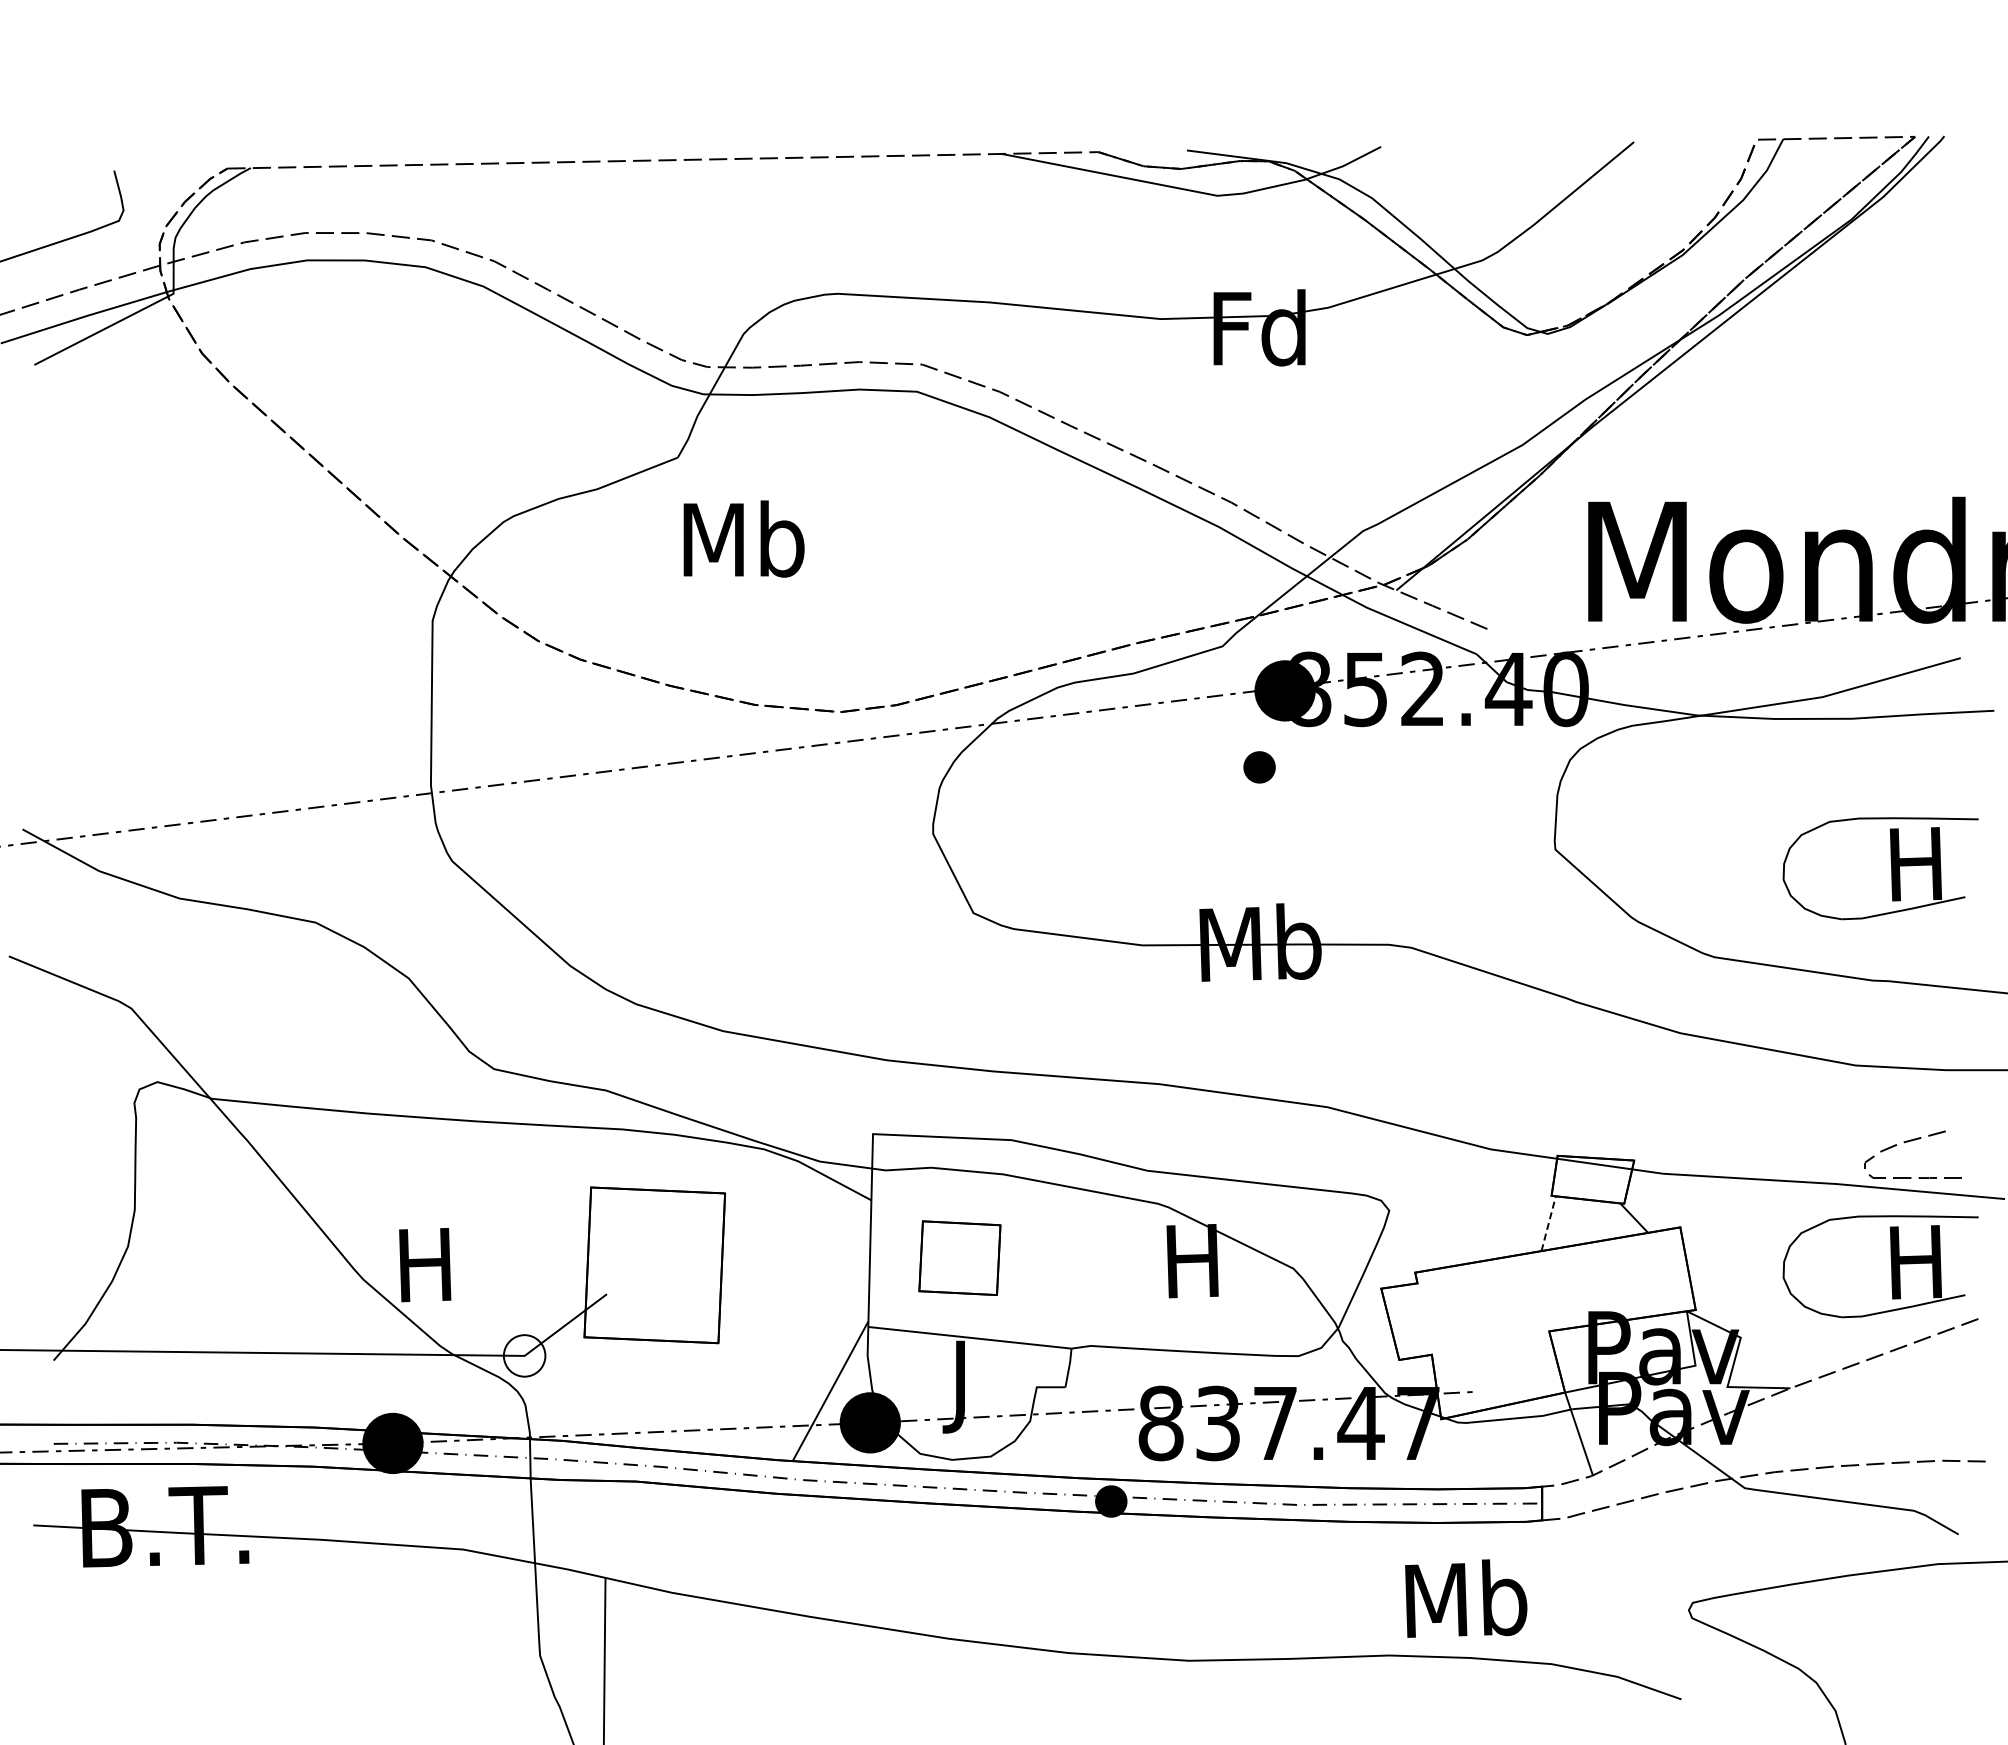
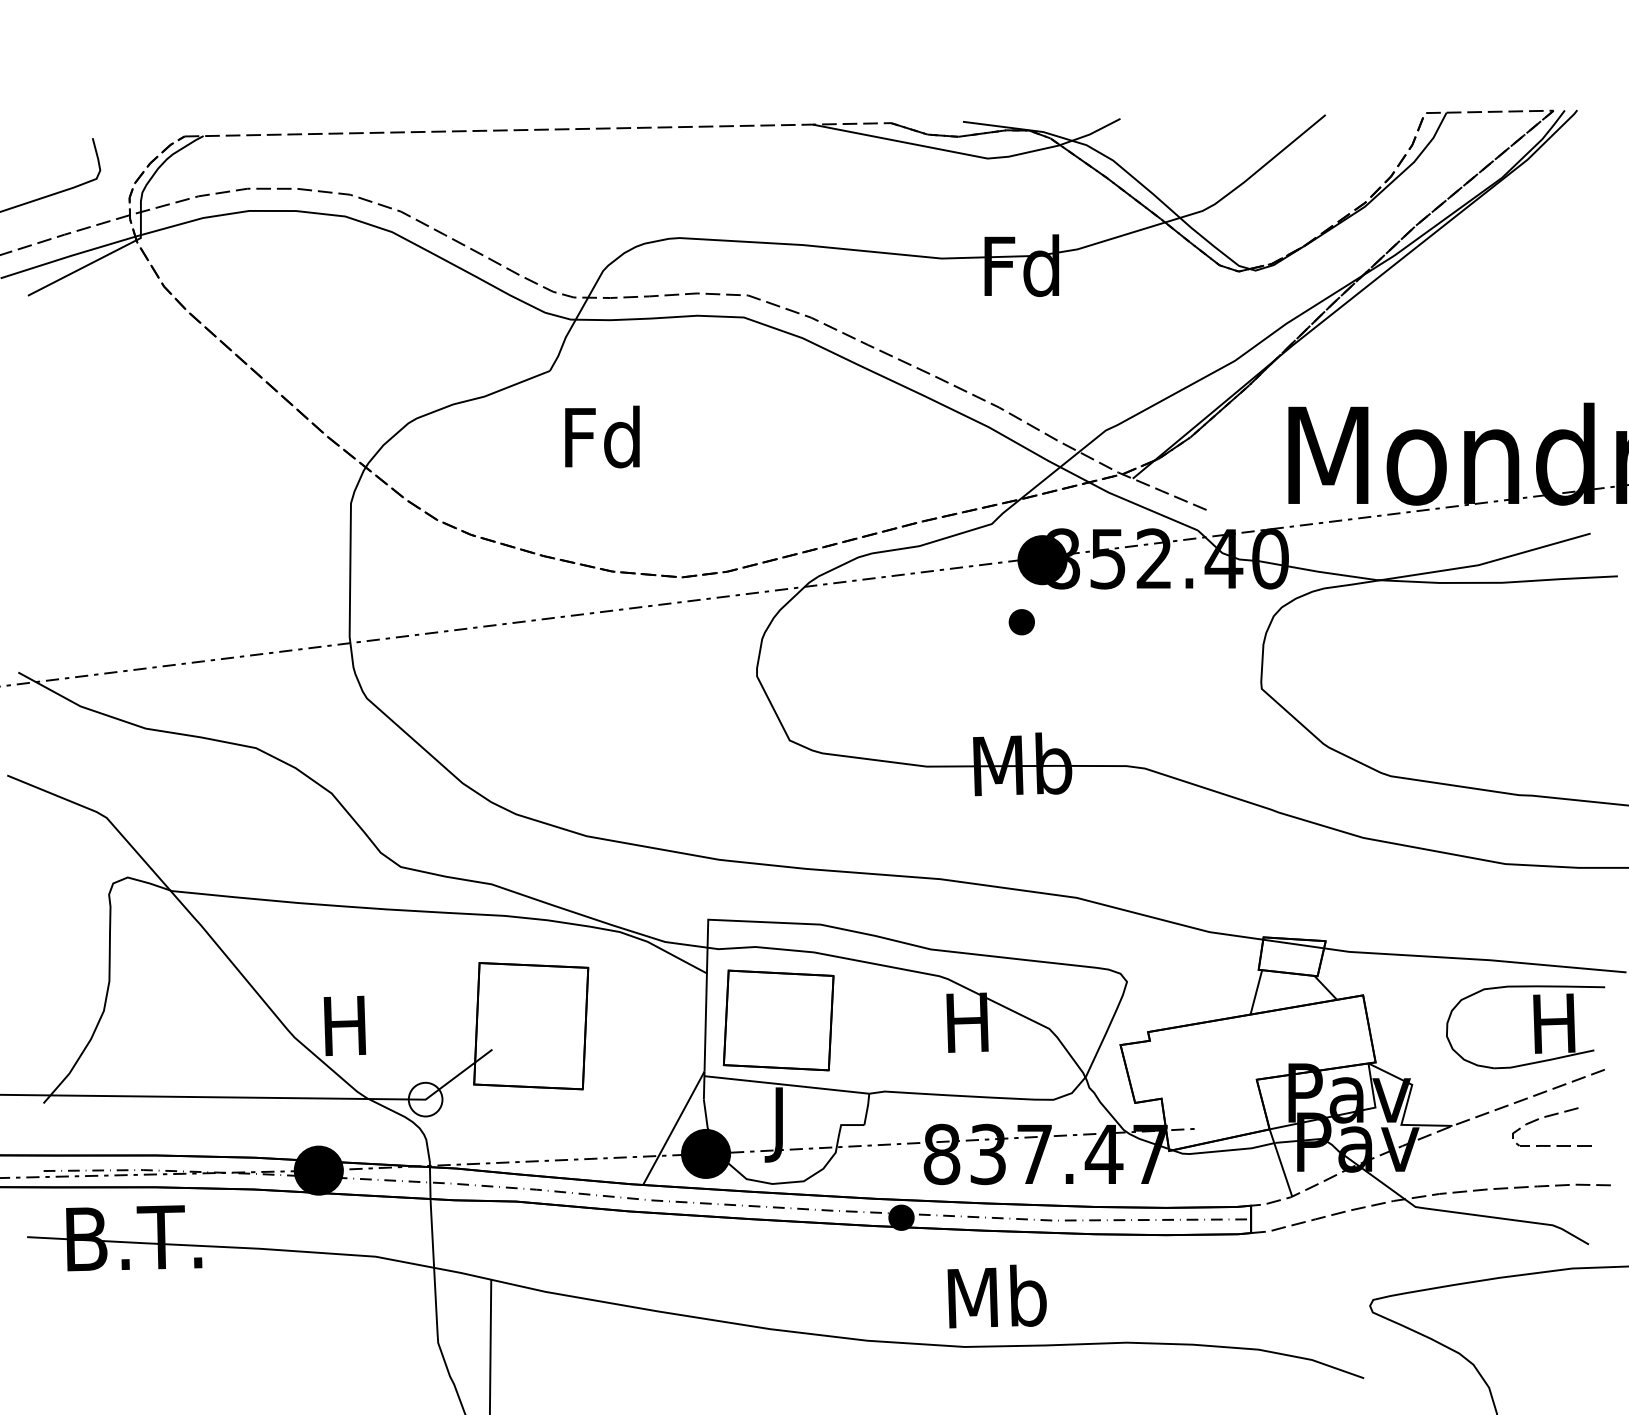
text: (743, 538) -> (603, 436), Mb -> Fd
part: (1891, 868) -> (1534, 704), removed
curve: (1908, 1142) -> (1548, 1117), moved
line: (1548, 1223) -> (1256, 992), dashed -> solid
part: (959, 1257) -> (778, 1019), size x1.67
text: (1466, 1598) -> (997, 1296), moved

